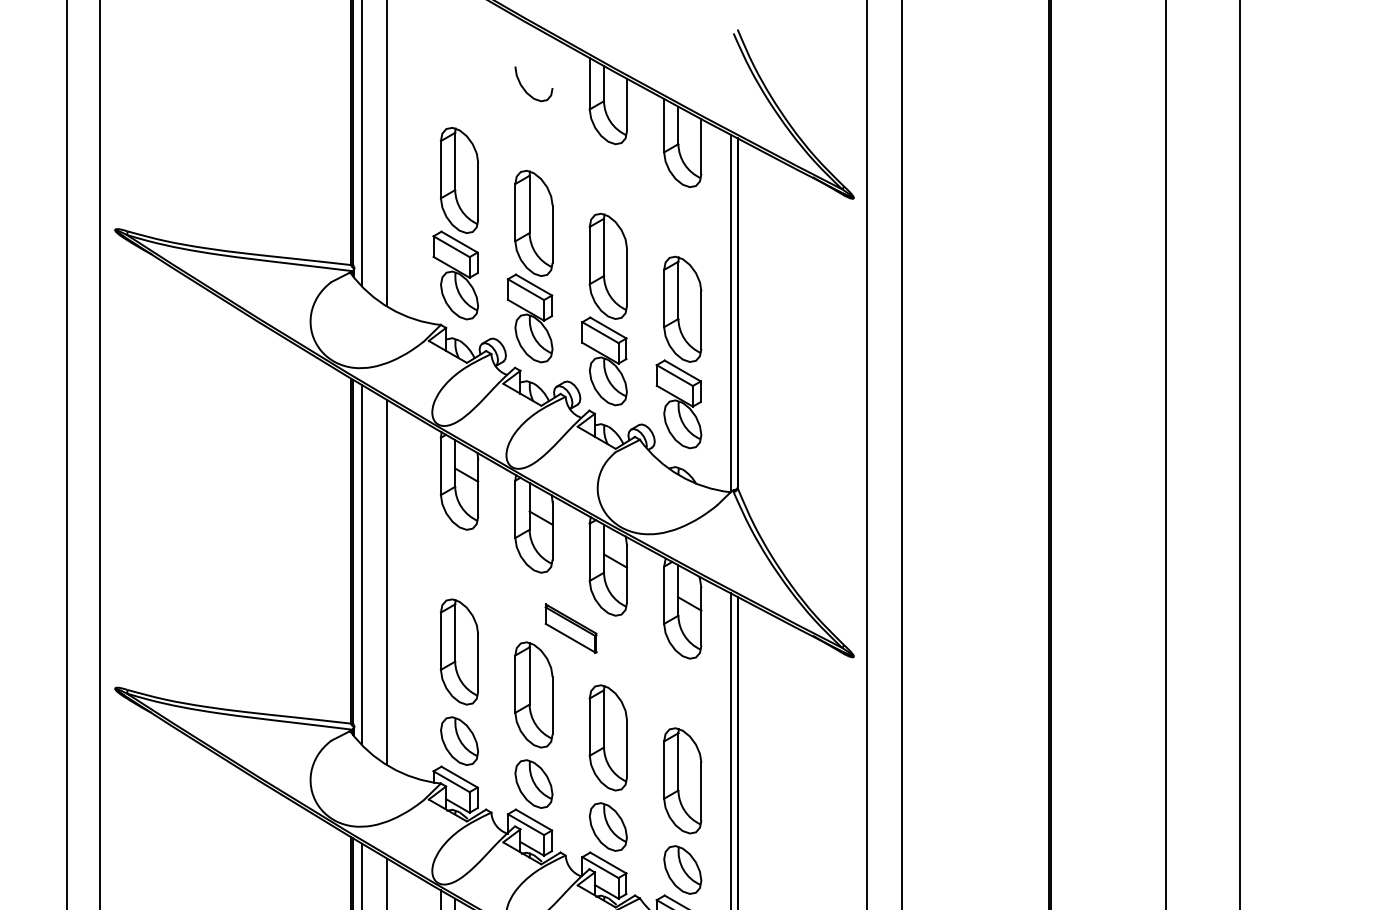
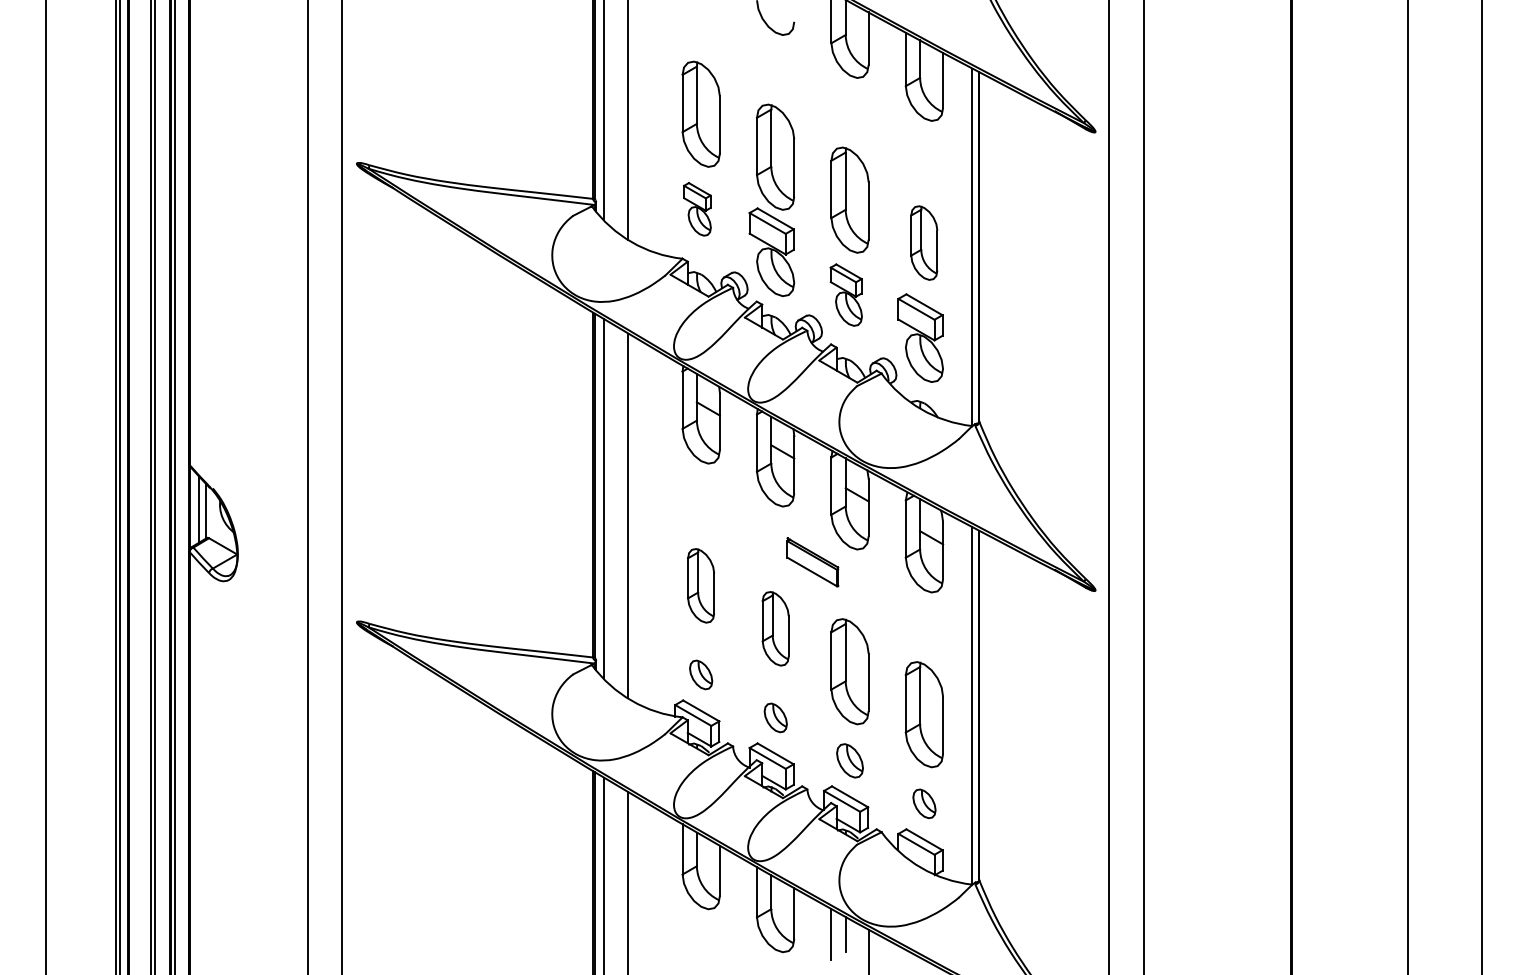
part: (455, 275) -> (697, 209), size x0.6
part: (681, 308) -> (923, 242), size x0.7
part: (604, 360) -> (846, 294), size x0.7
part: (458, 651) -> (700, 585), size x0.7
part: (533, 694) -> (775, 628), size x0.7
part: (458, 740) -> (700, 674), size x0.6
part: (533, 783) -> (775, 717), size x0.6
part: (607, 826) -> (849, 760), size x0.7
part: (682, 869) -> (924, 803), size x0.6

